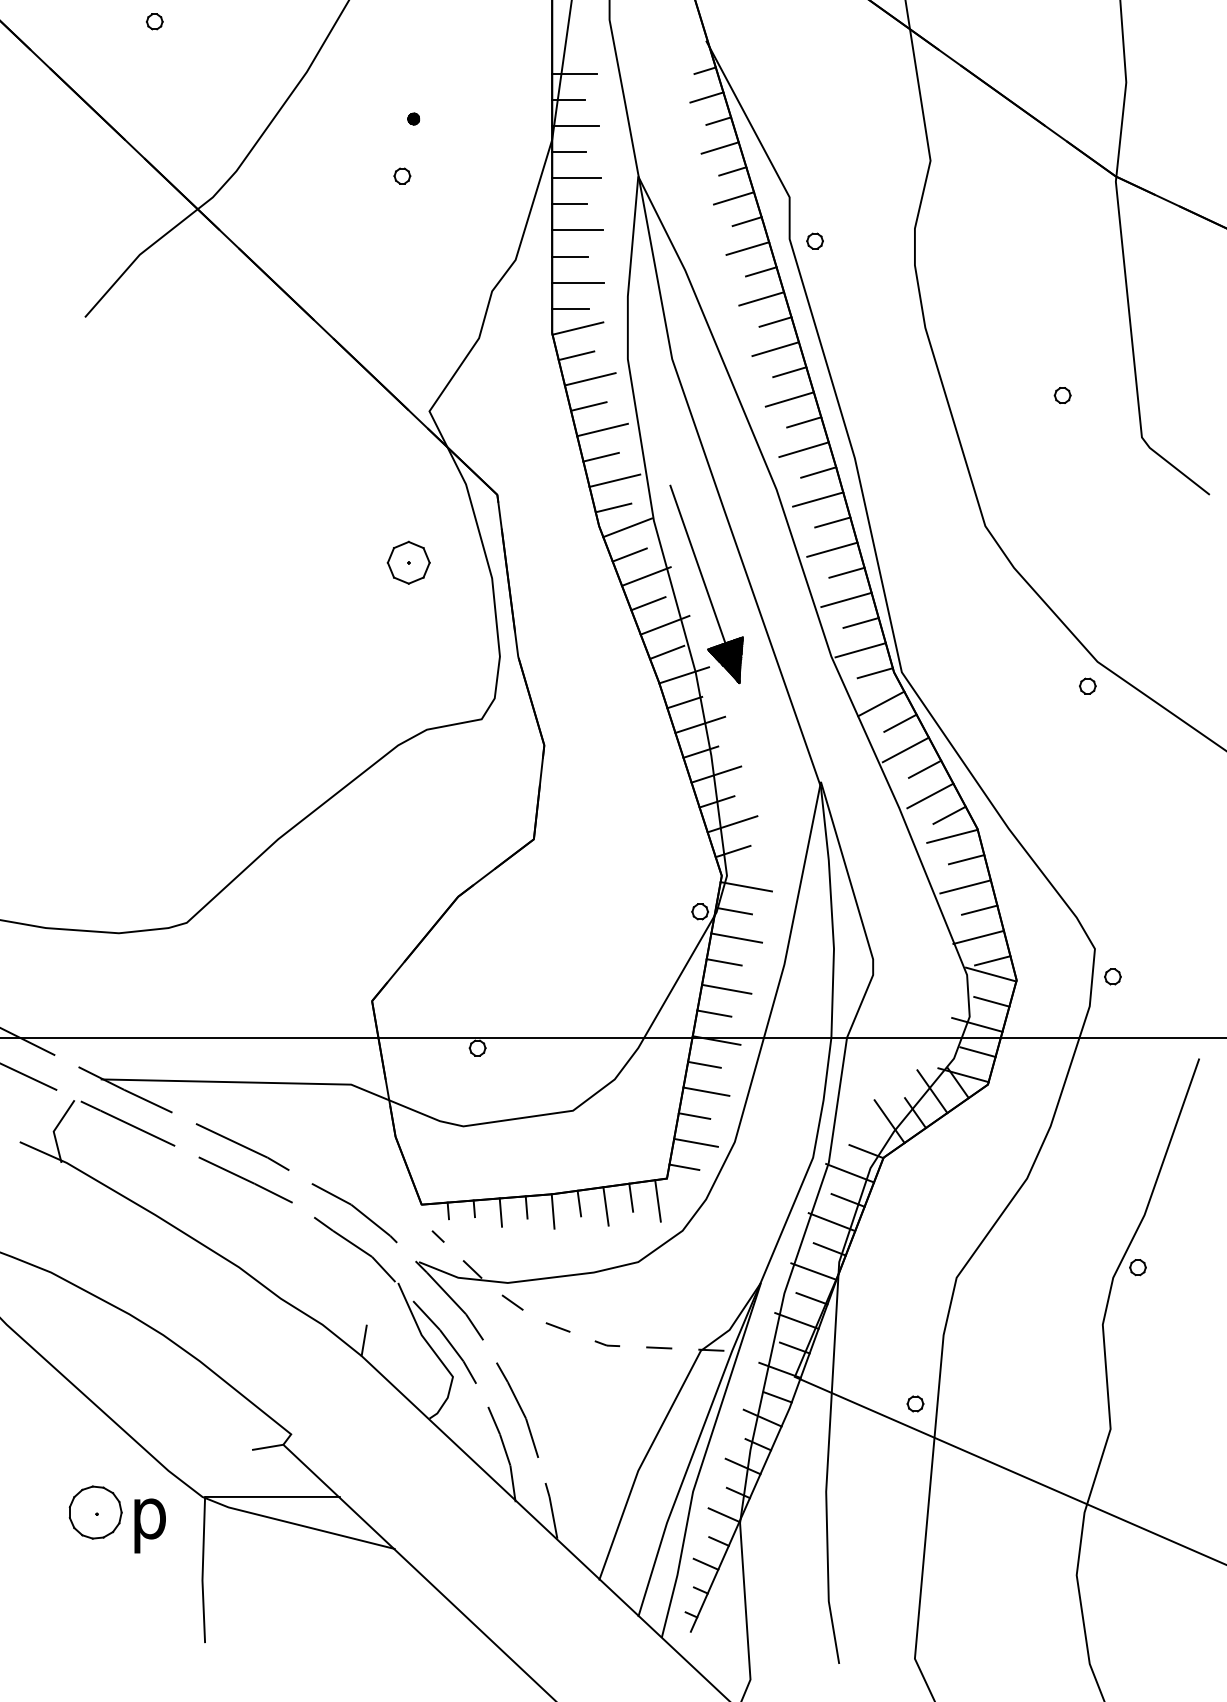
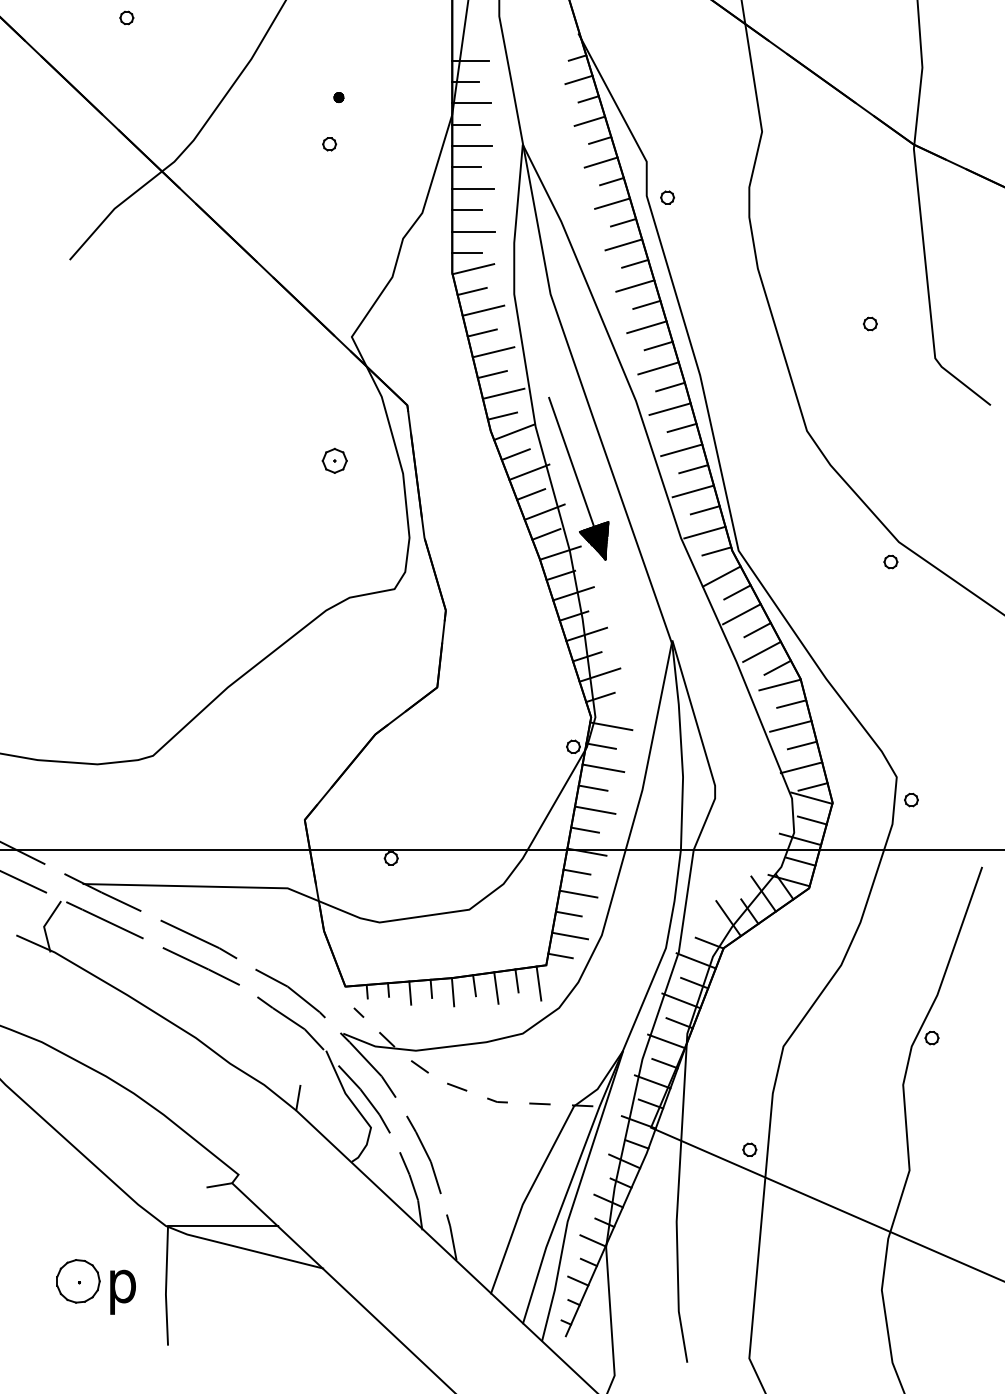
part: (408, 562) -> (334, 460), size x0.7
part: (116, 1519) -> (95, 1287), moved

